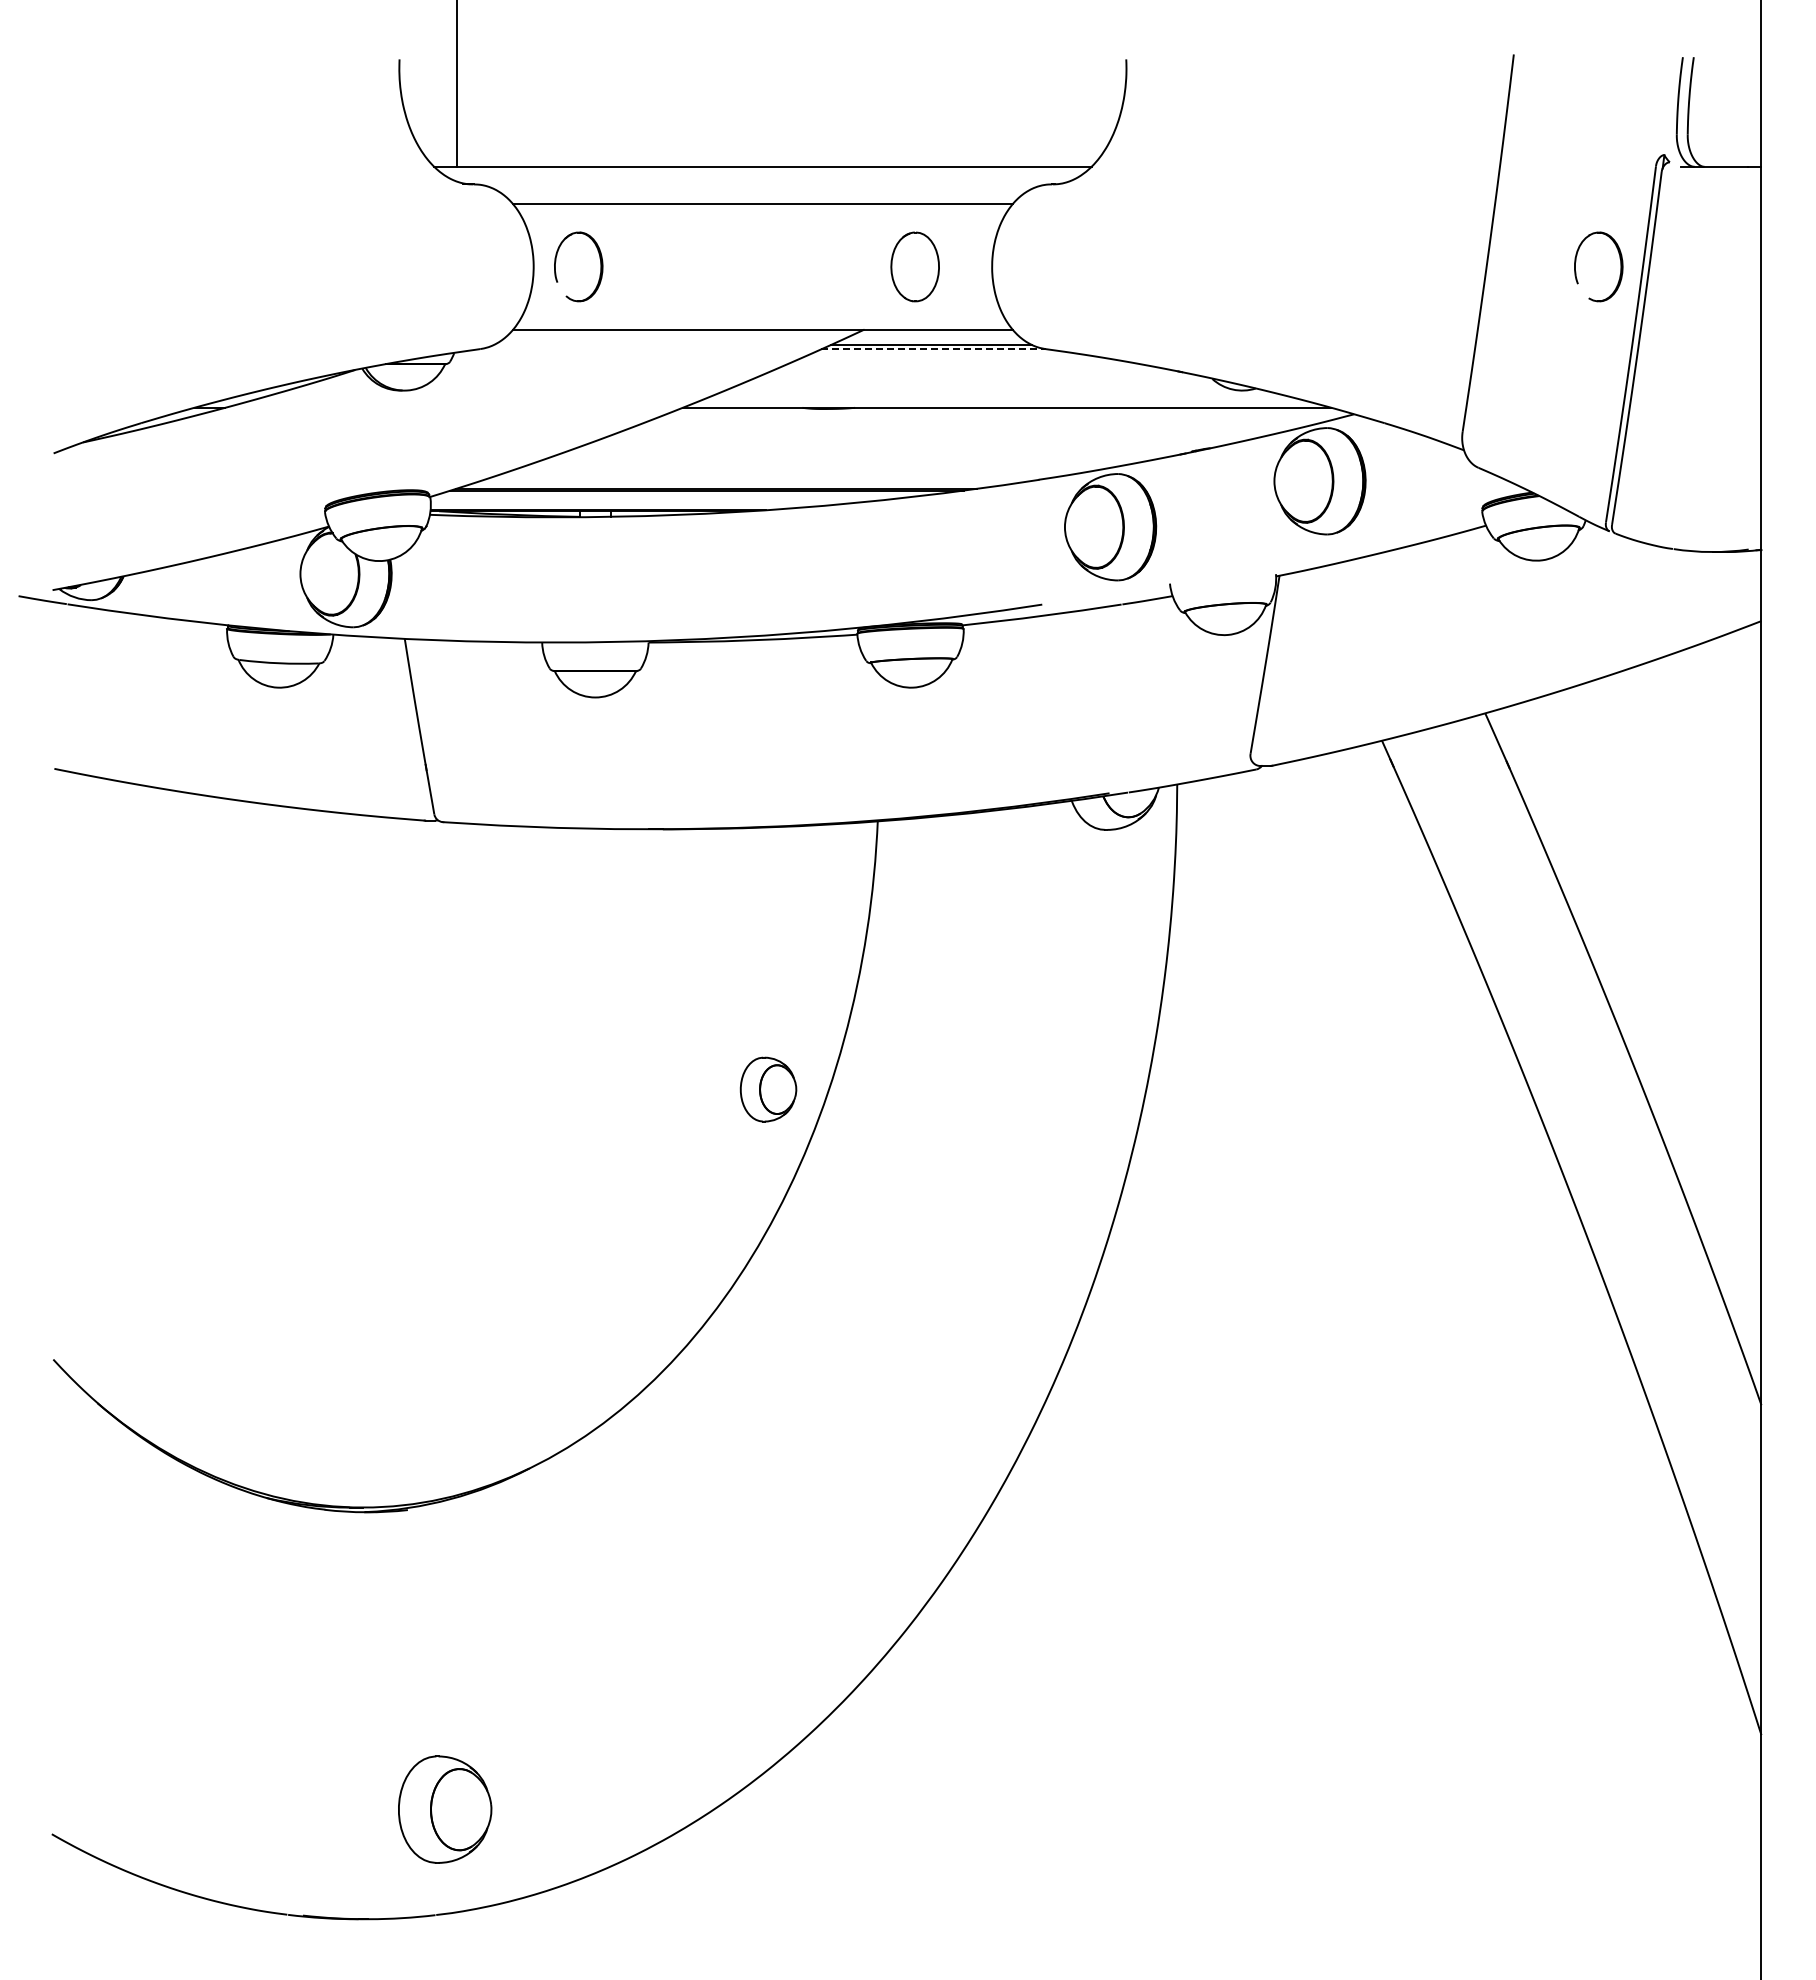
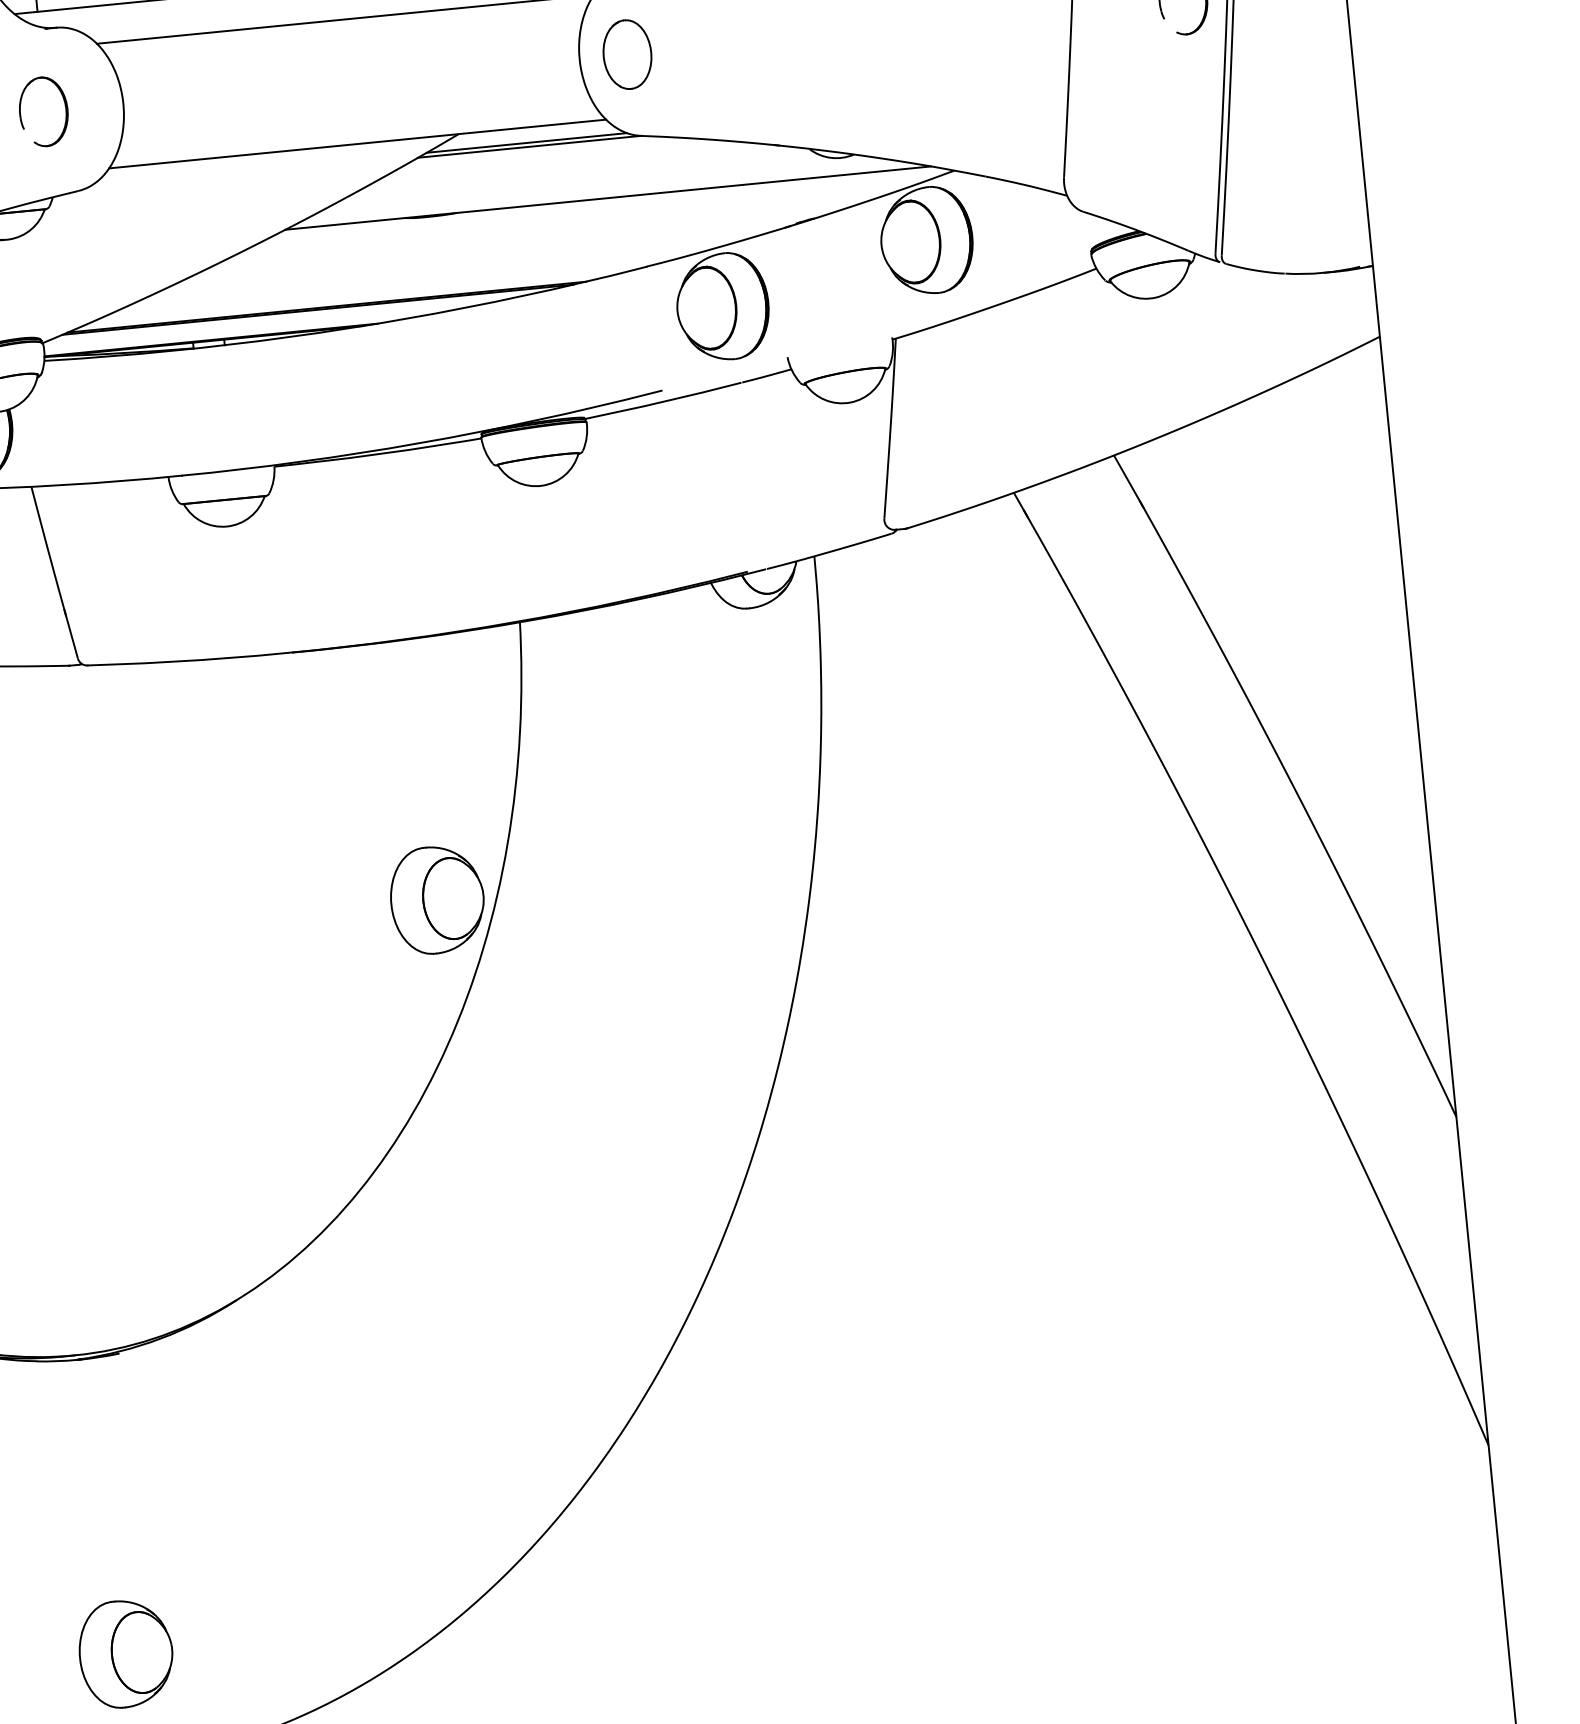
part: (600, 266) -> (65, 109), moved
part: (914, 266) -> (626, 54), moved
line: (934, 349) -> (530, 147), dashed -> solid
part: (768, 1089) -> (437, 899), size x1.67
part: (445, 1809) -> (126, 1653), moved

